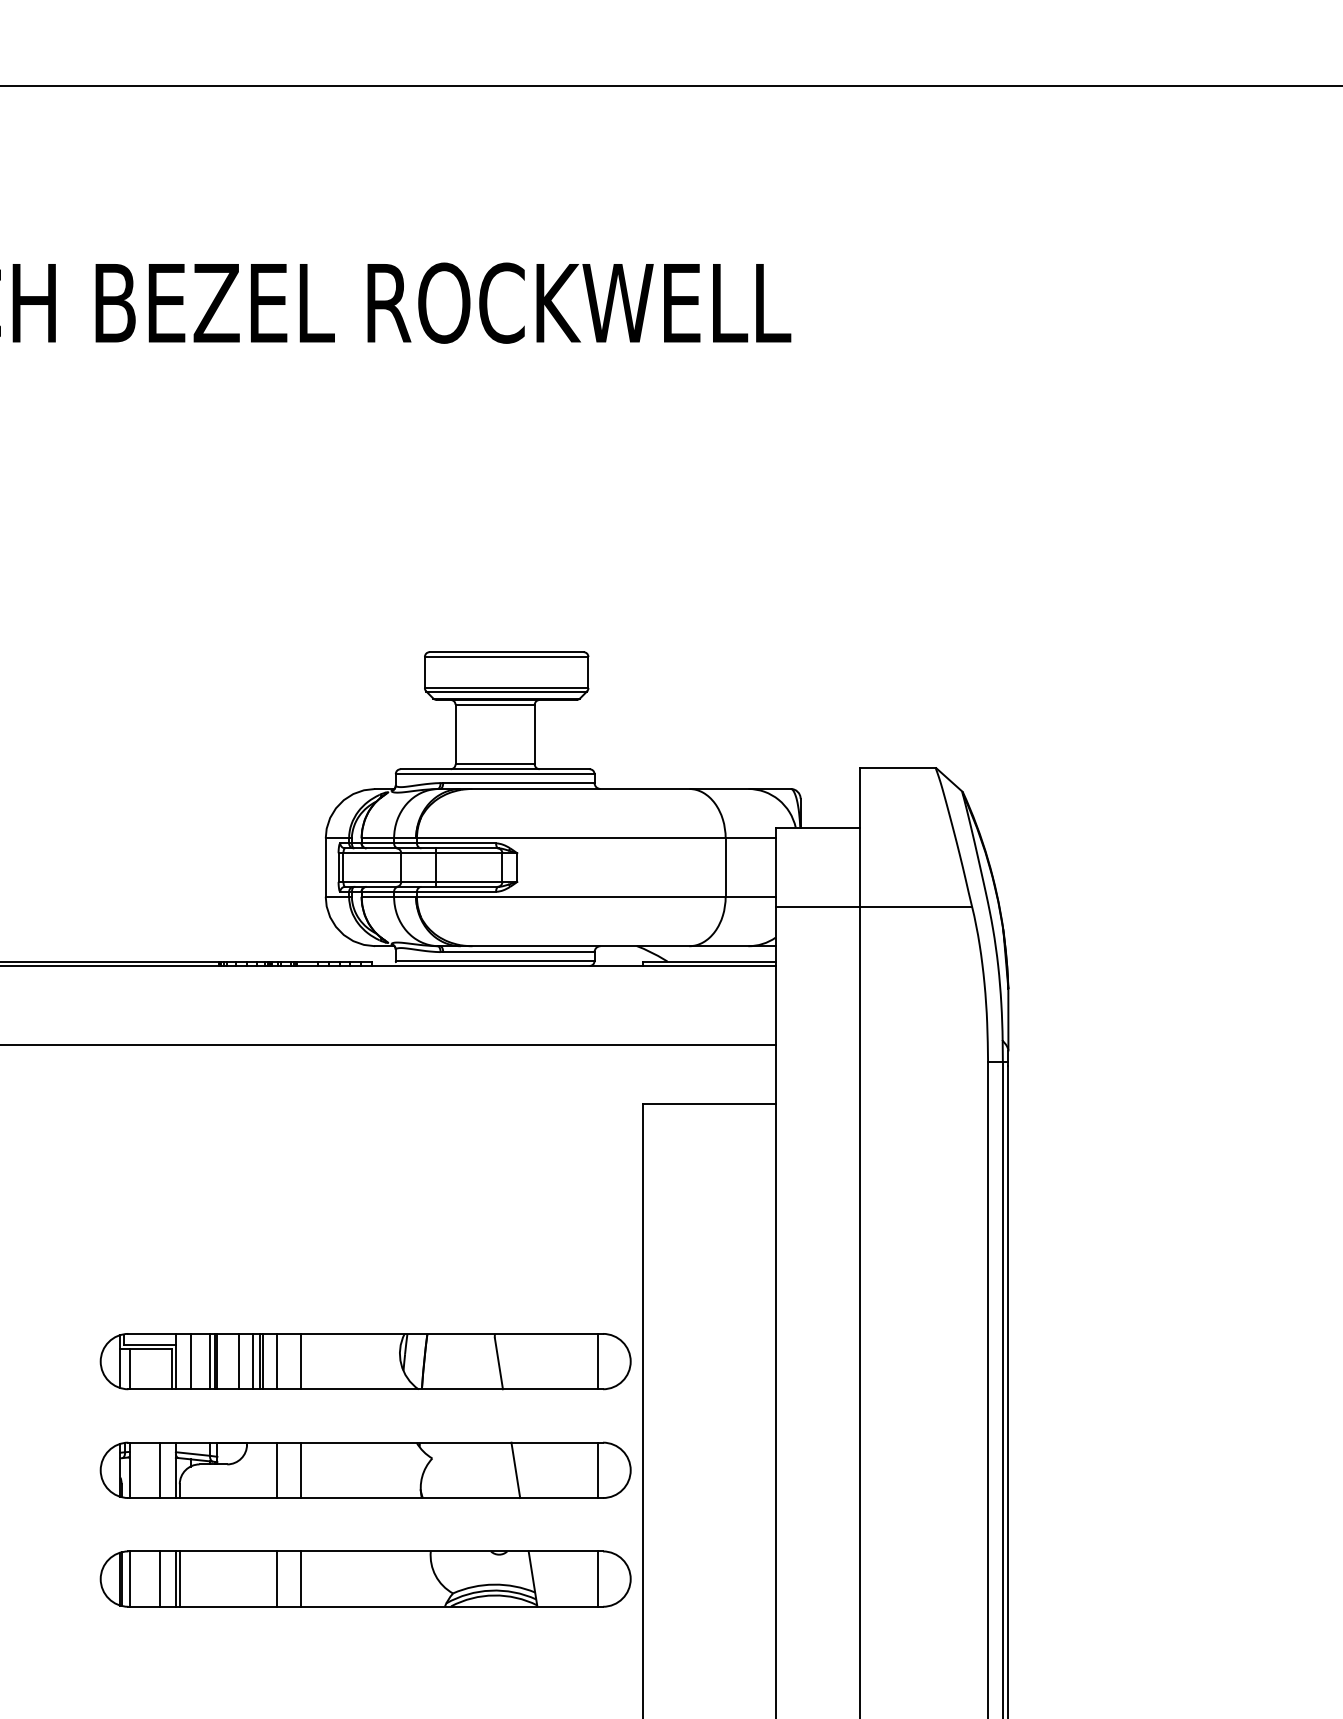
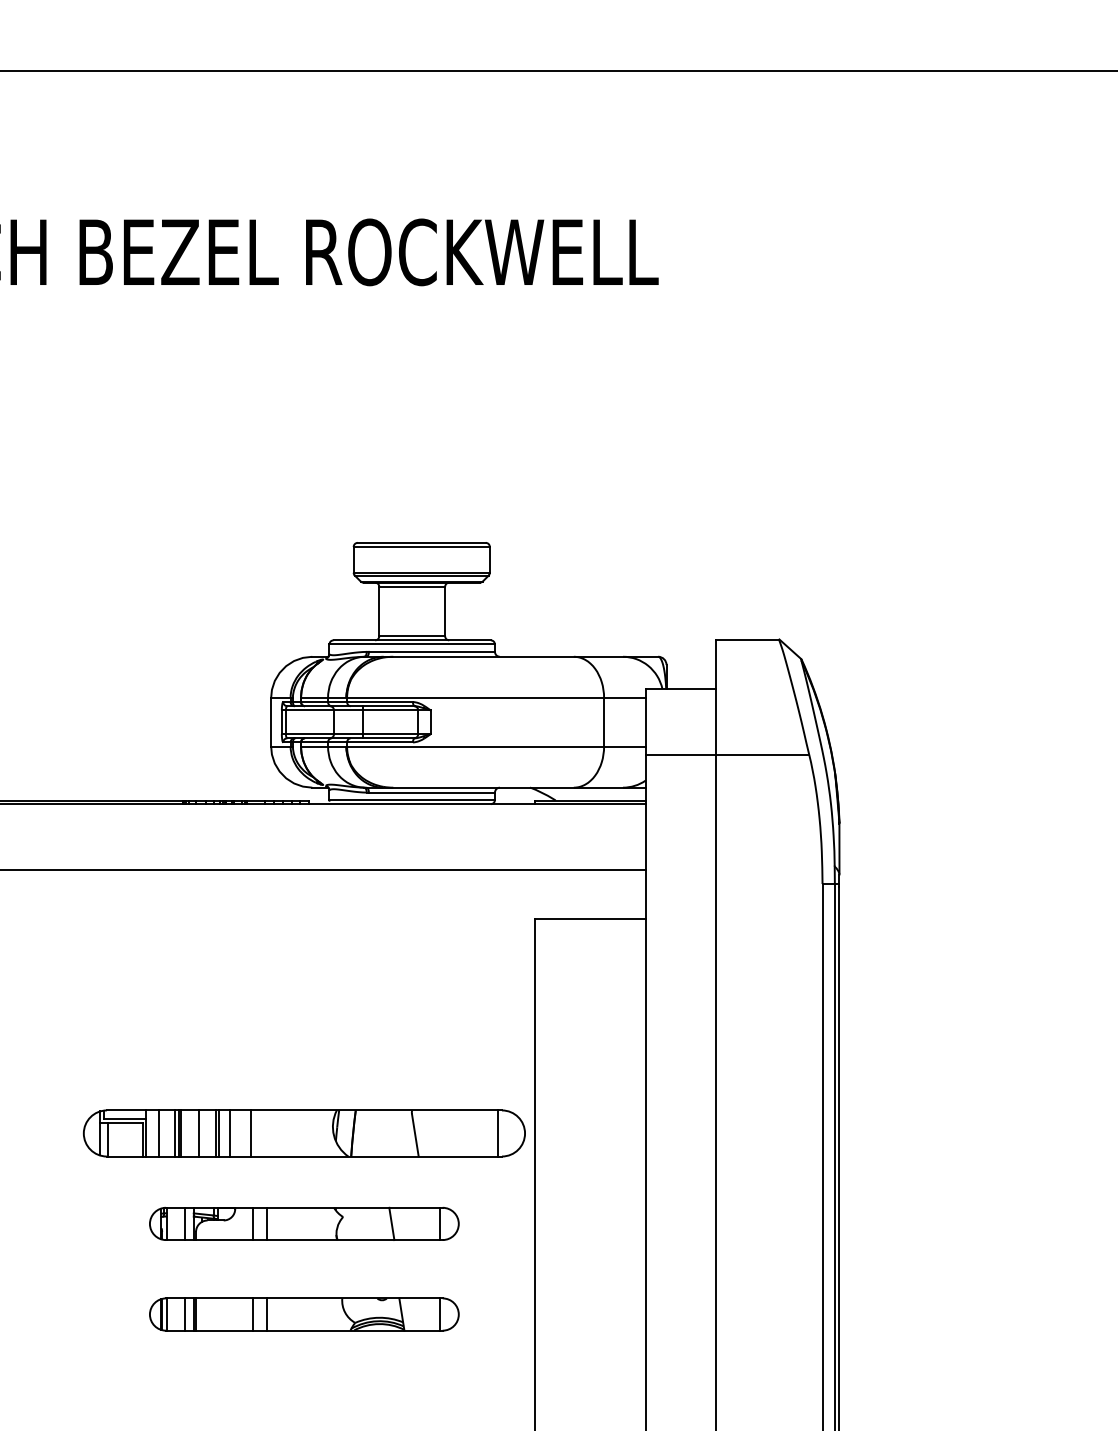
line: (252, 1361) -> (210, 1133), removed
part: (365, 1469) -> (304, 1223), size x0.7
part: (365, 1578) -> (304, 1314), size x0.7

